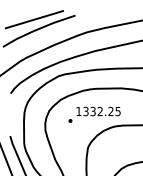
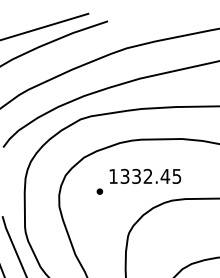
text: (110, 110) -> (164, 174), 1332.25 -> 1332.45

